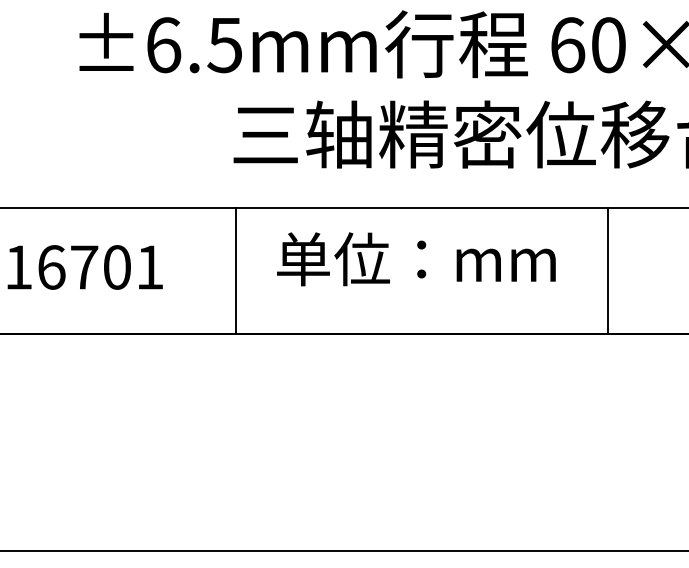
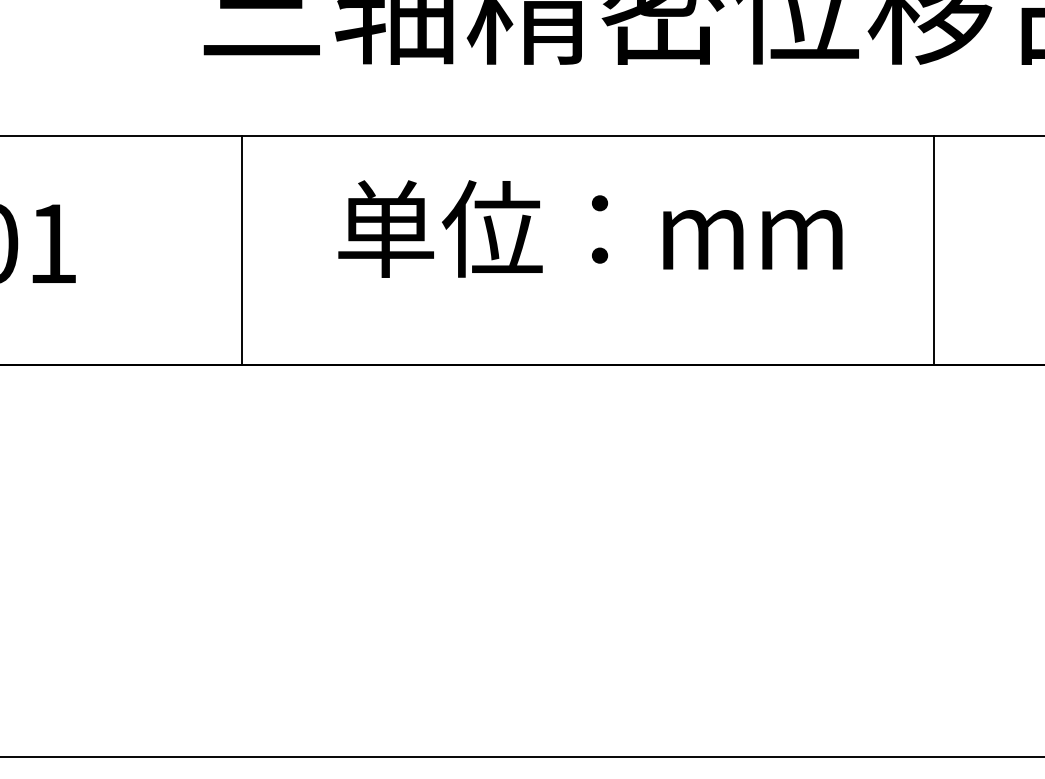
text: (416, 259) -> (590, 229), moved
line: (235, 270) -> (241, 249), moved
line: (608, 270) -> (934, 249), moved

